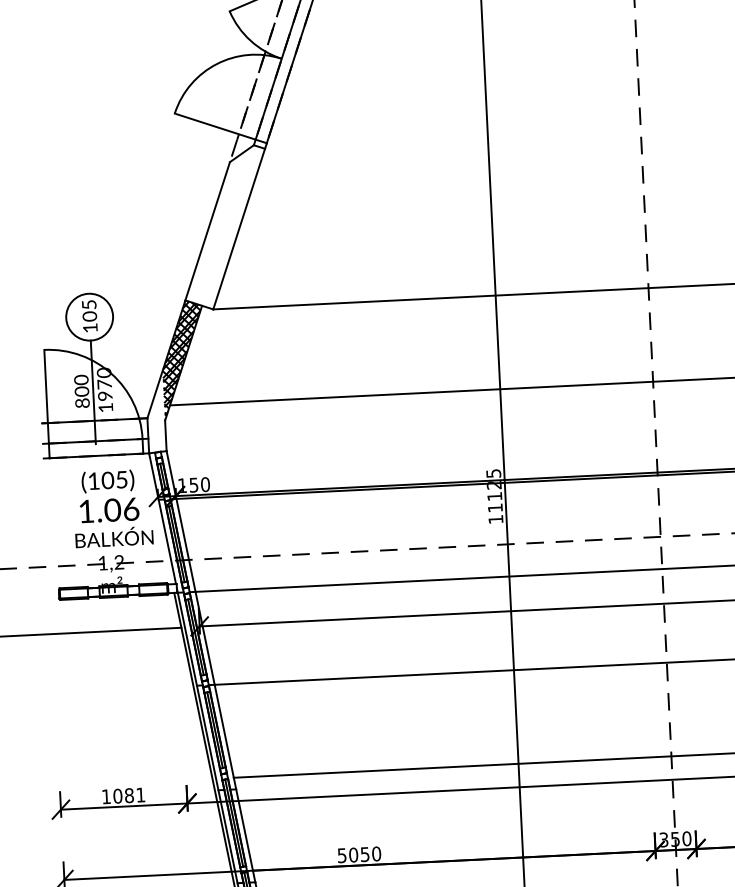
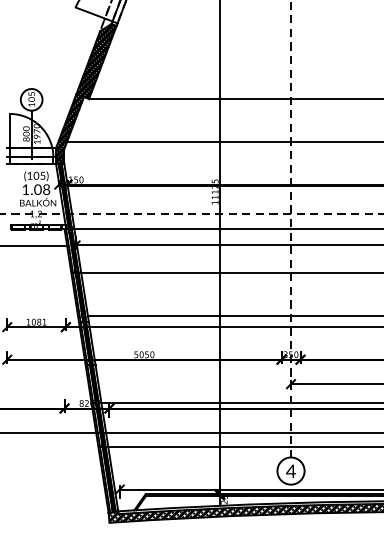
hatch: (225, 225) -> (96, 60), added
hatch: (156, 412) -> (60, 145), added
text: (131, 508) -> (46, 189), 1.06 -> 1.08

